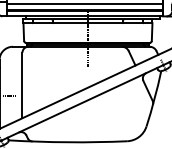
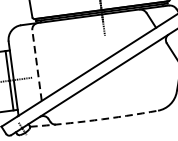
line: (22, 85) -> (37, 65), solid -> dashed
arc: (67, 142) -> (93, 120), solid -> dashed

